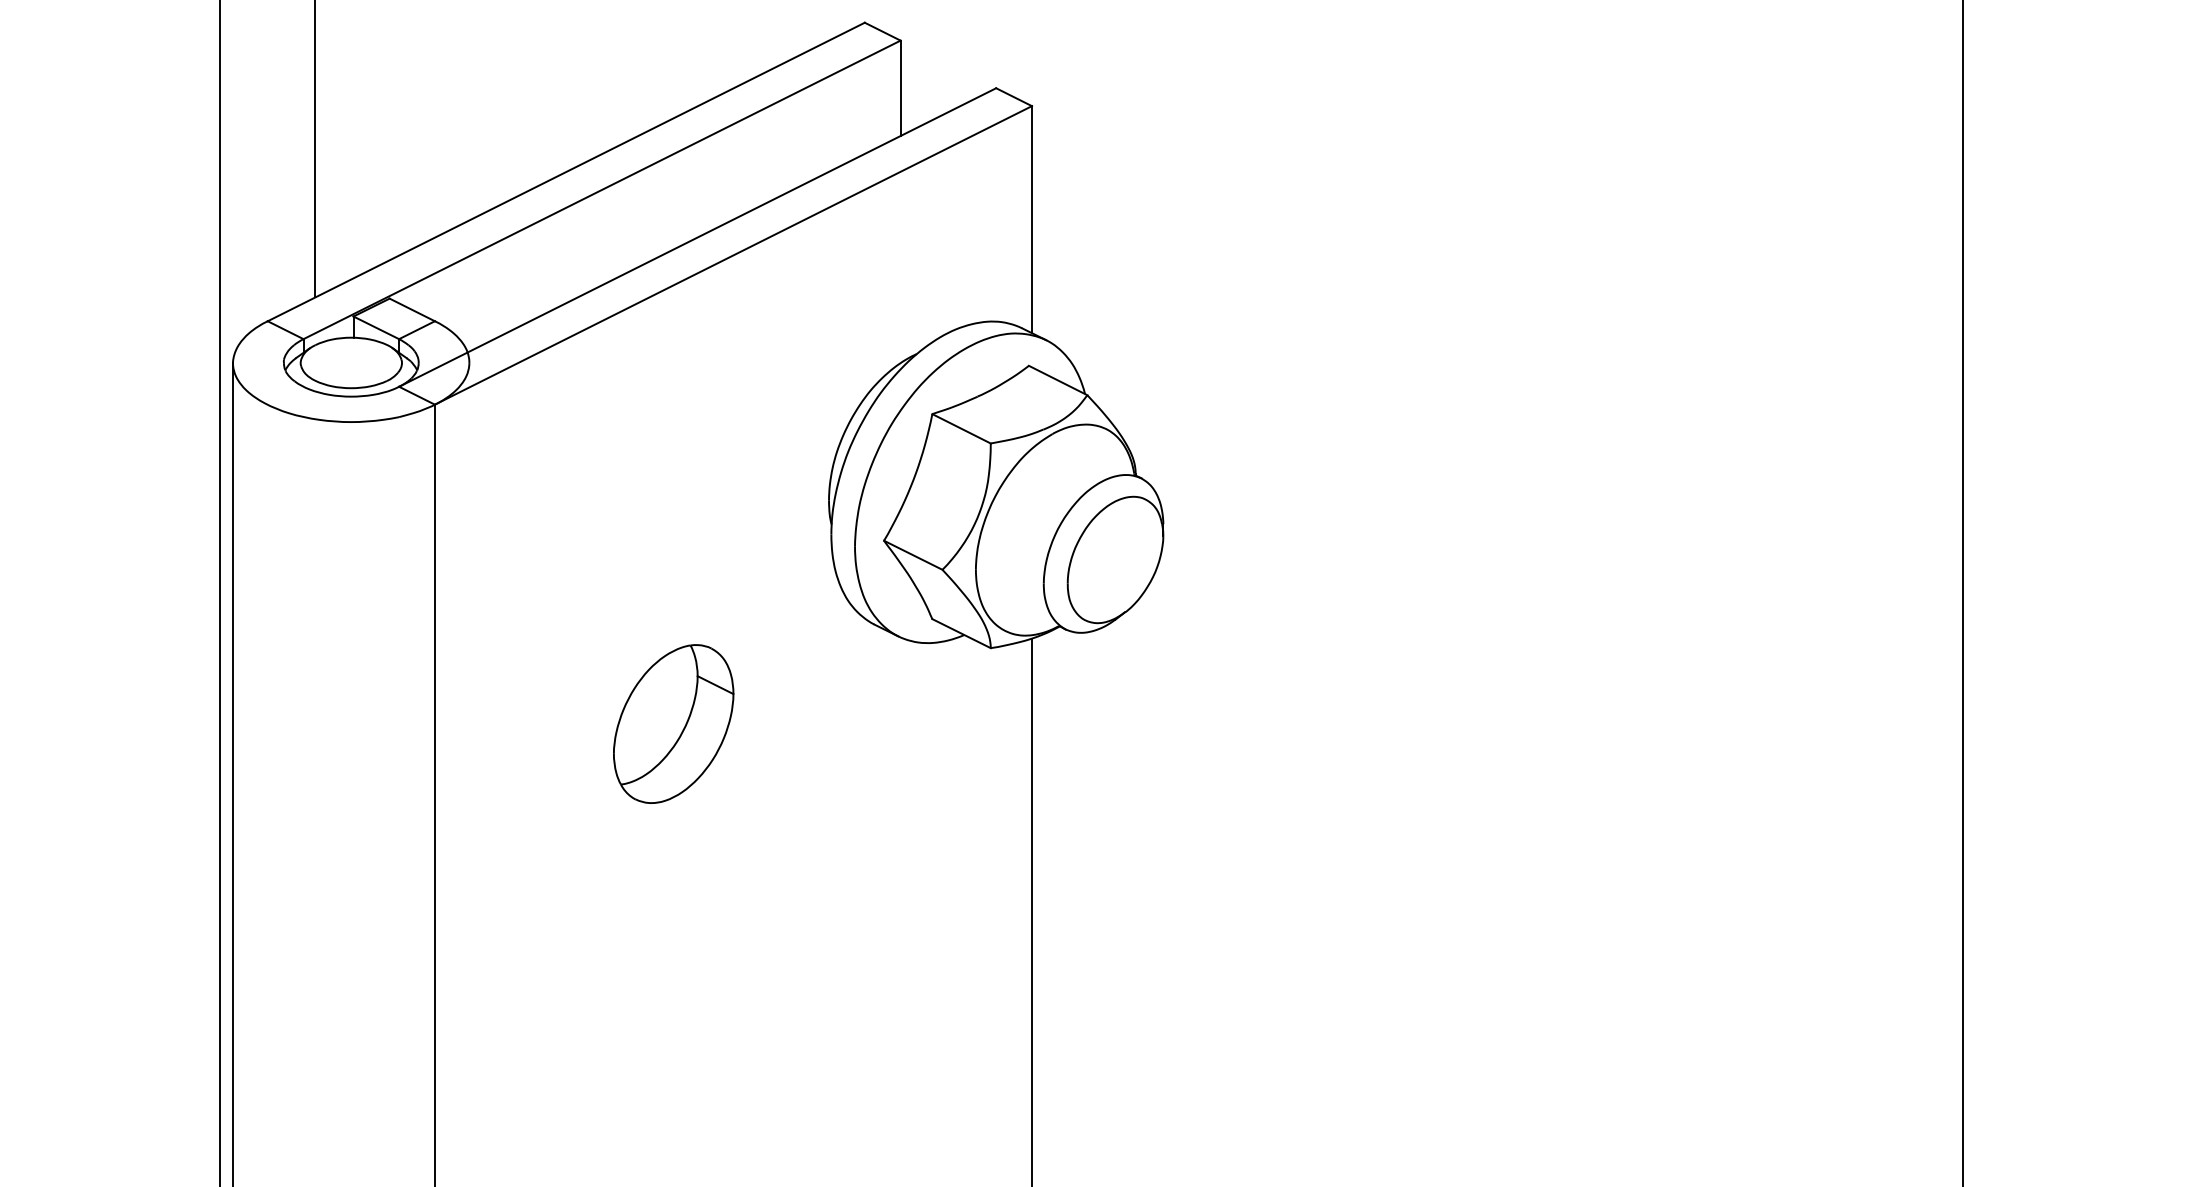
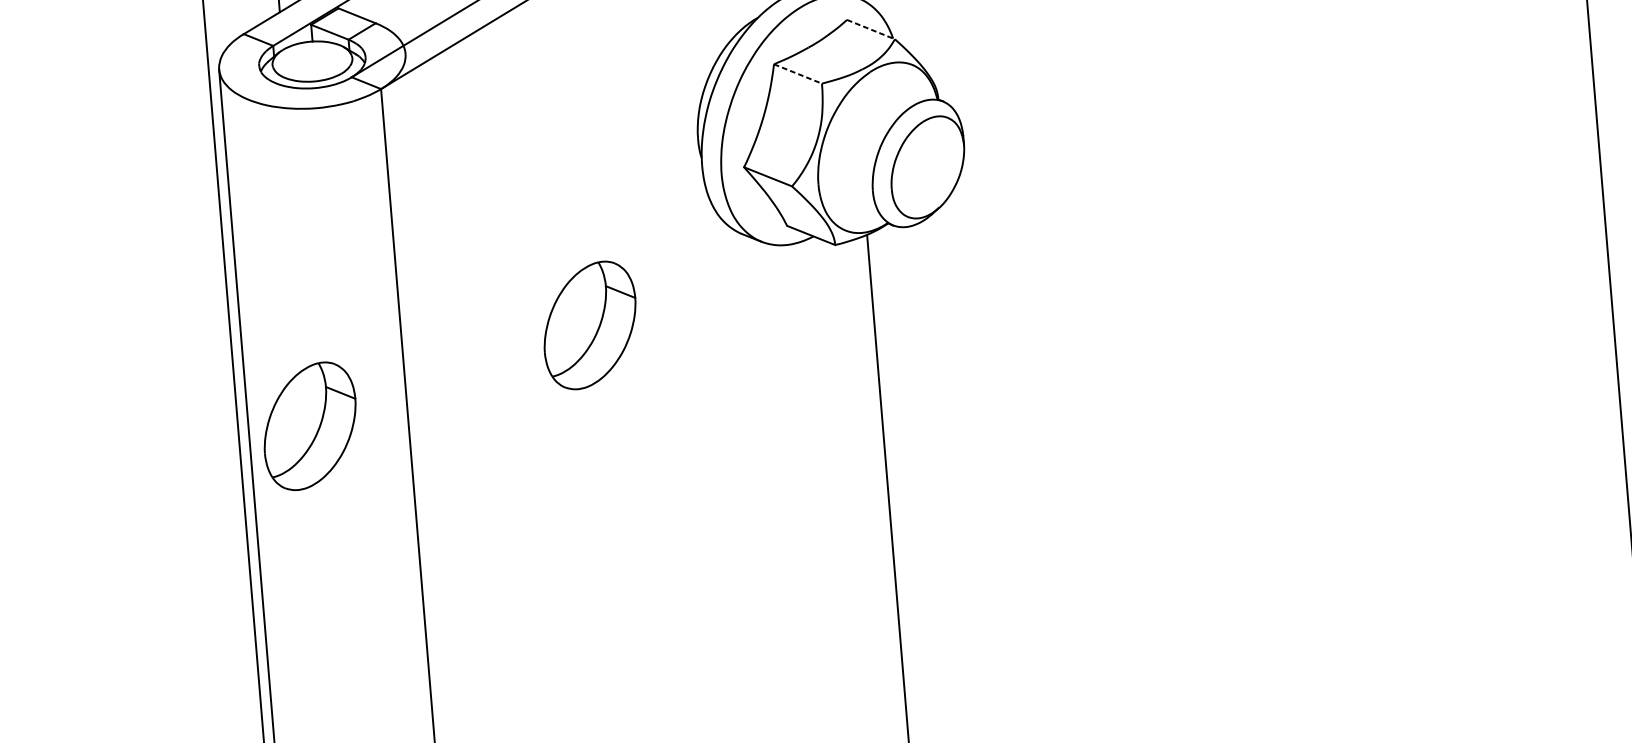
line: (1058, 380) -> (871, 29), solid -> dashed
line: (961, 428) -> (797, 73), solid -> dashed
part: (310, 821) -> (309, 425), added

